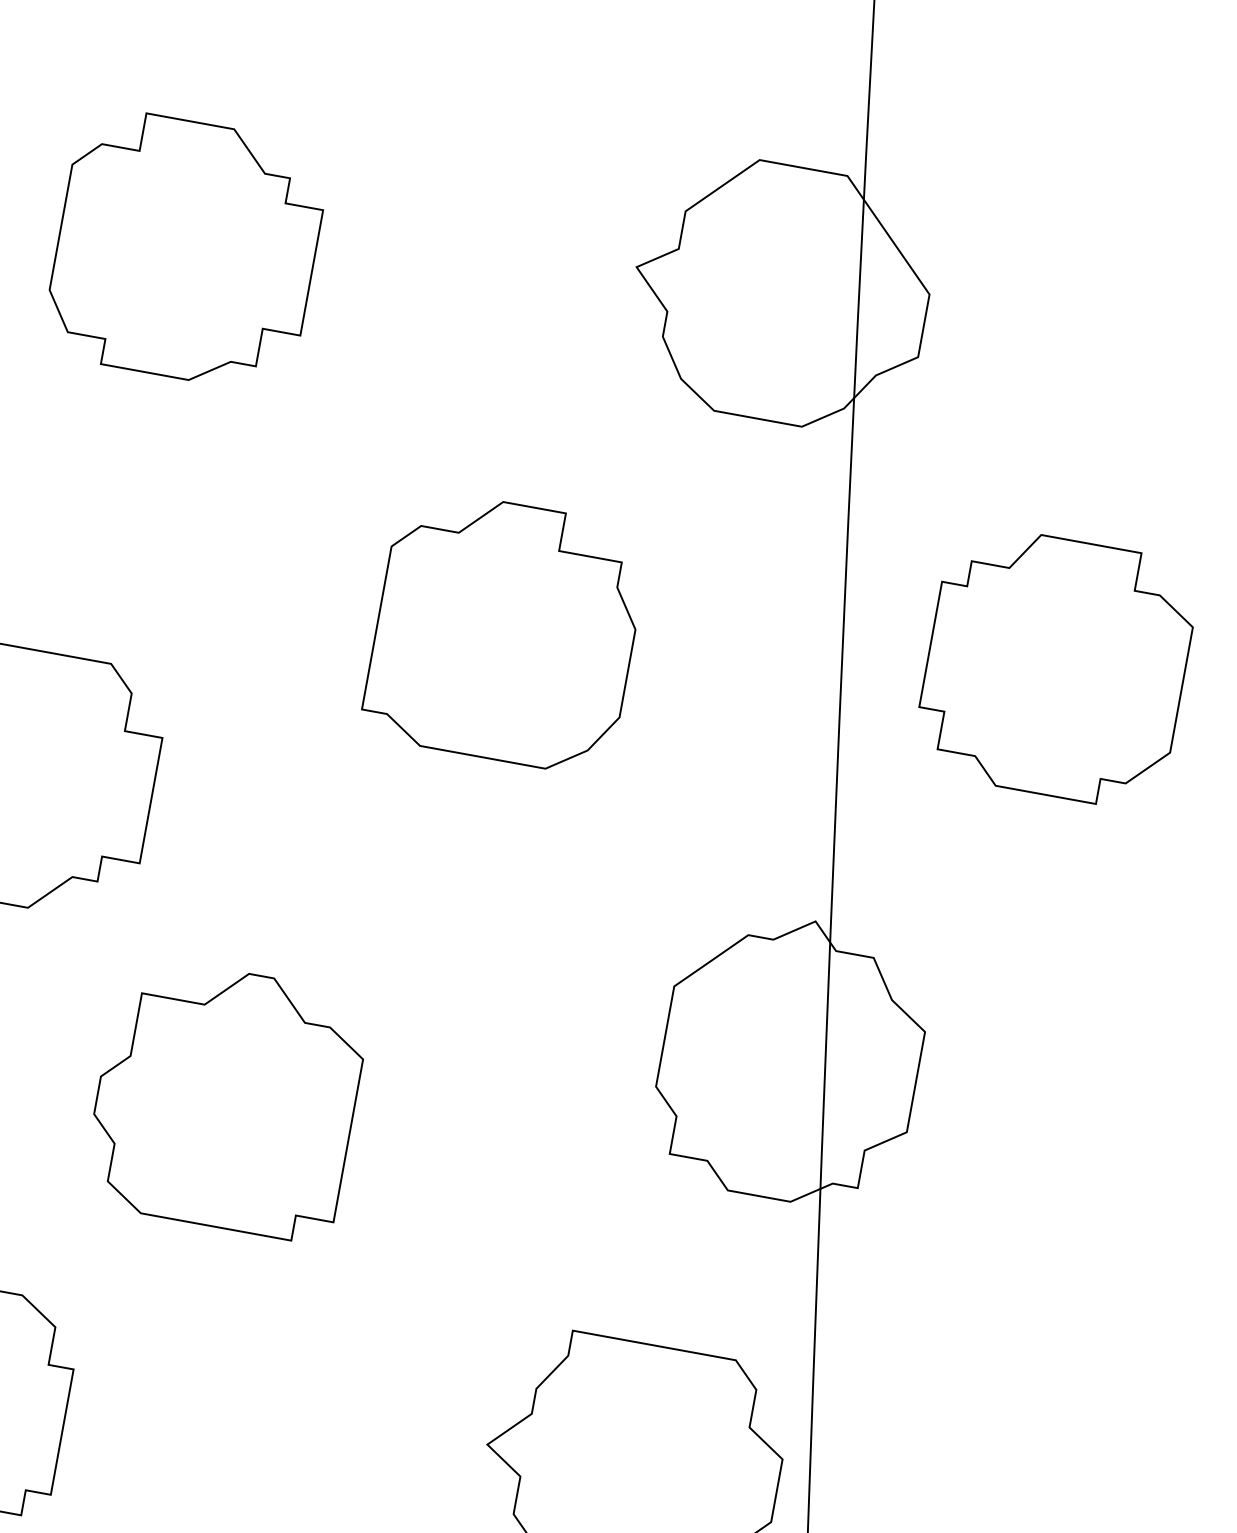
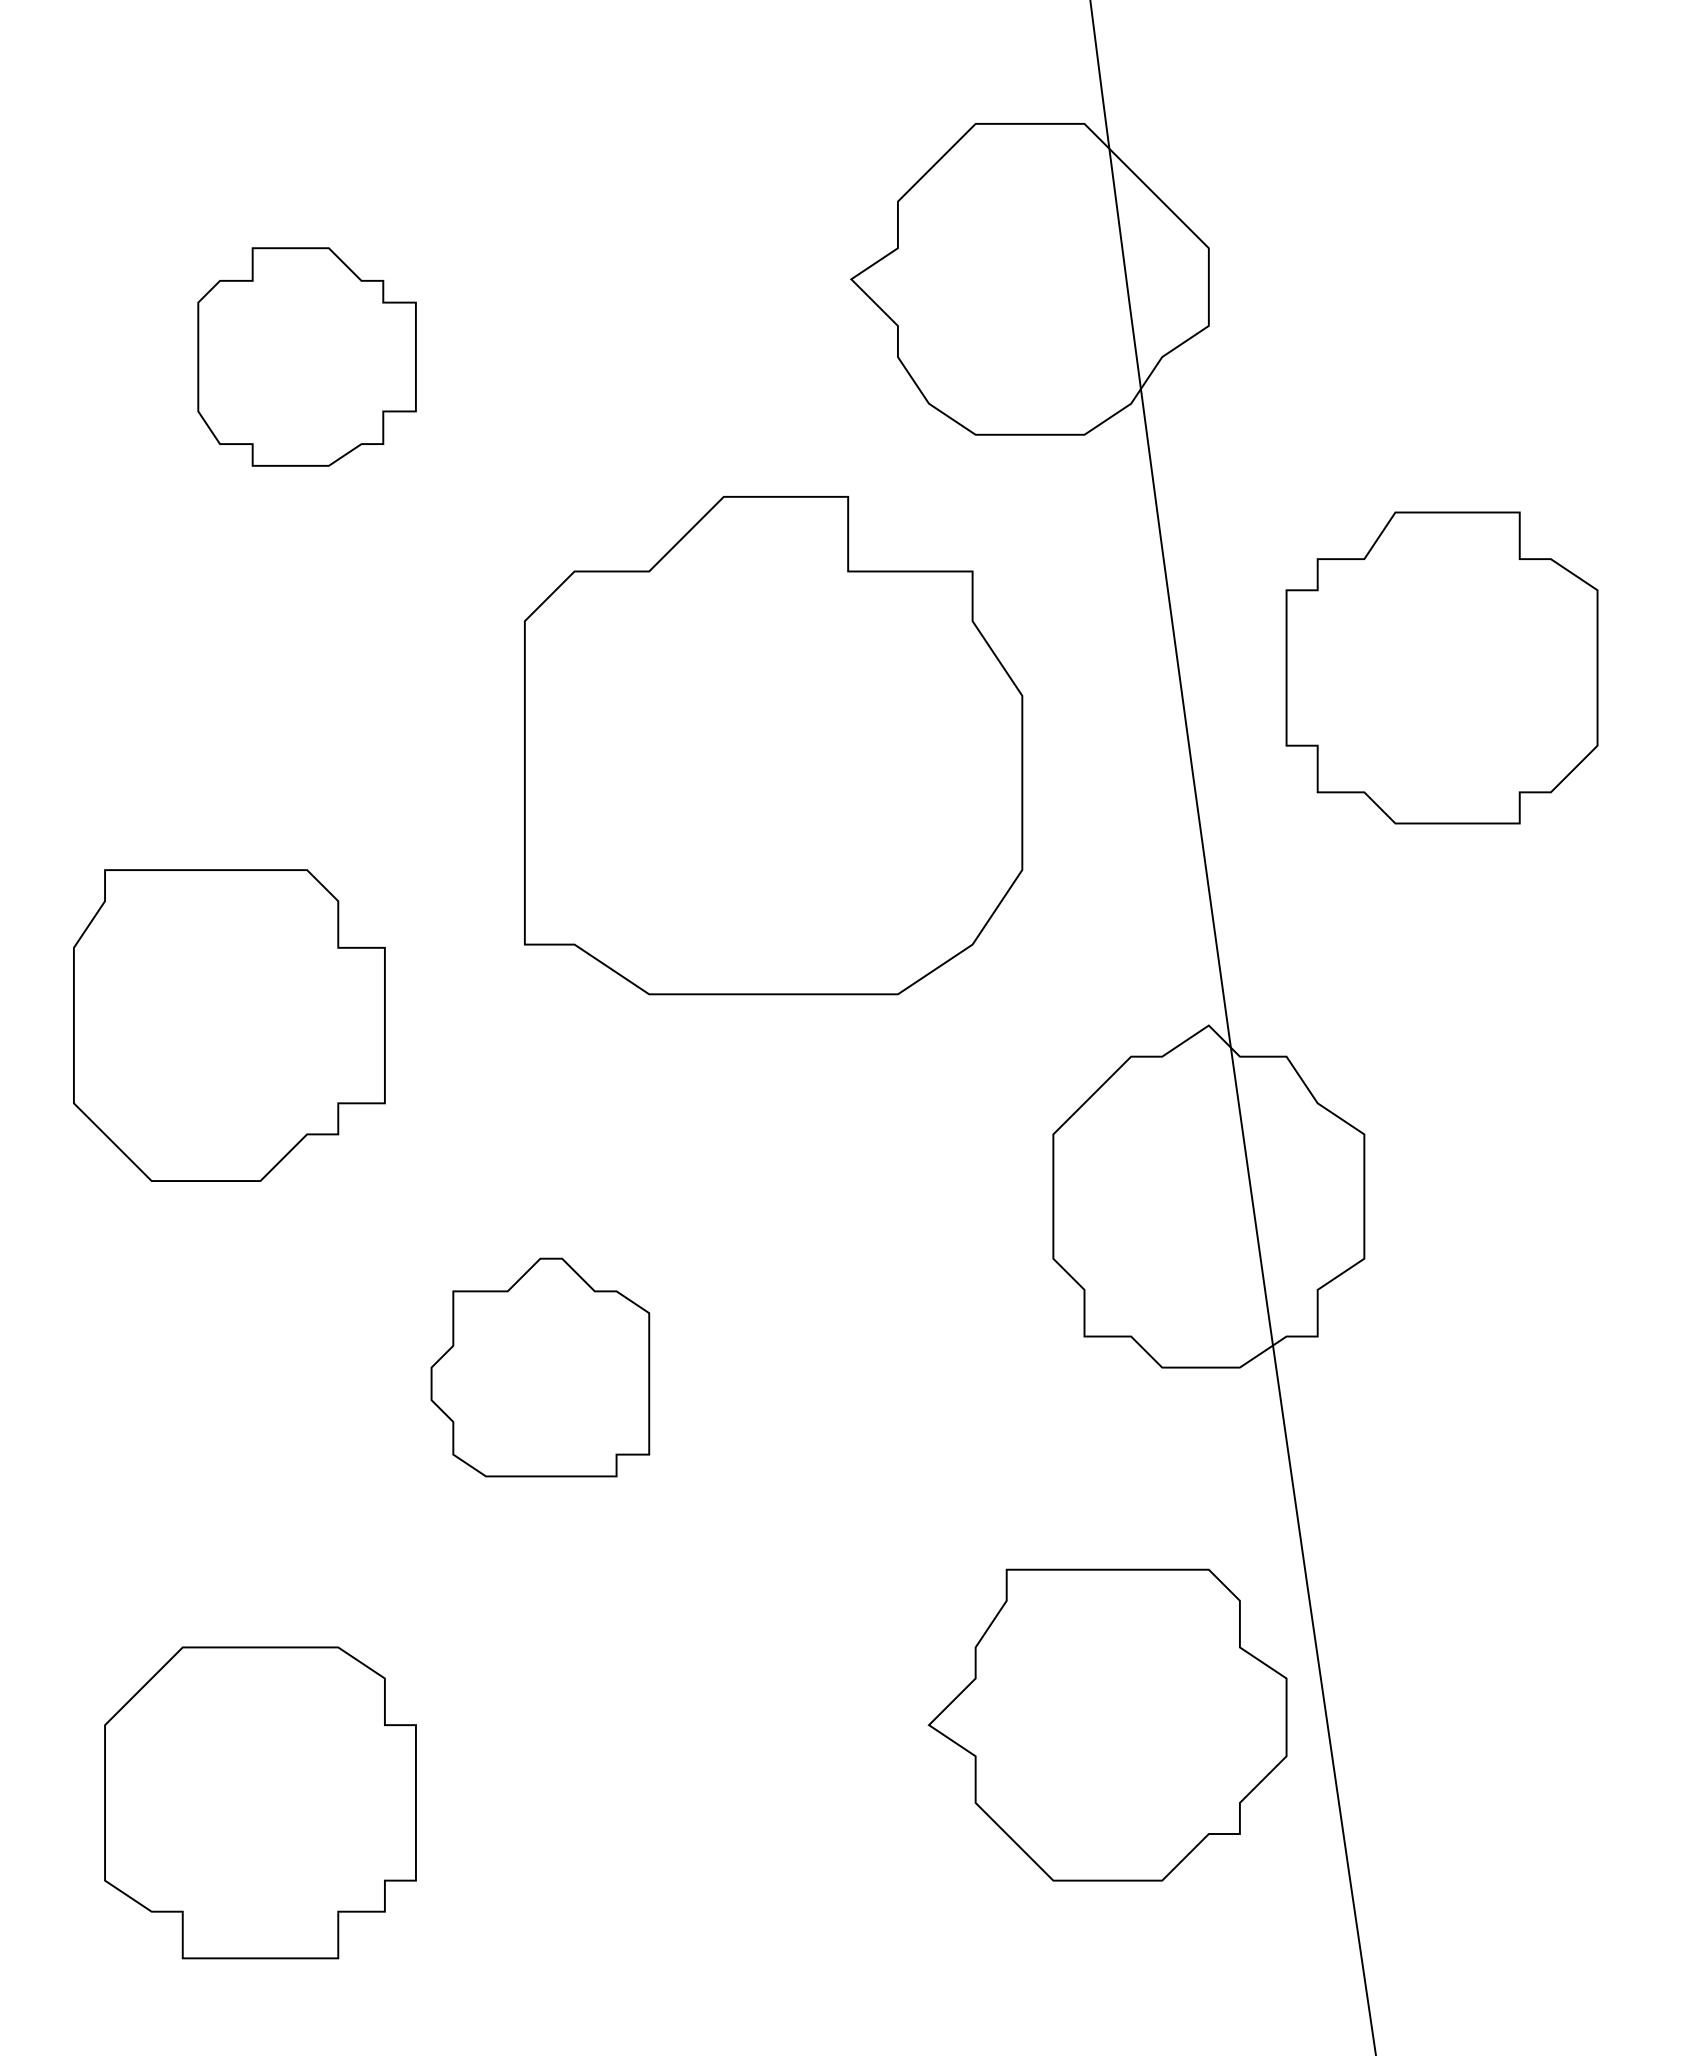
part: (185, 249) -> (306, 356), size x0.7
part: (505, 631) -> (773, 745), size x1.6
part: (226, 1099) -> (540, 1367), size x0.7

